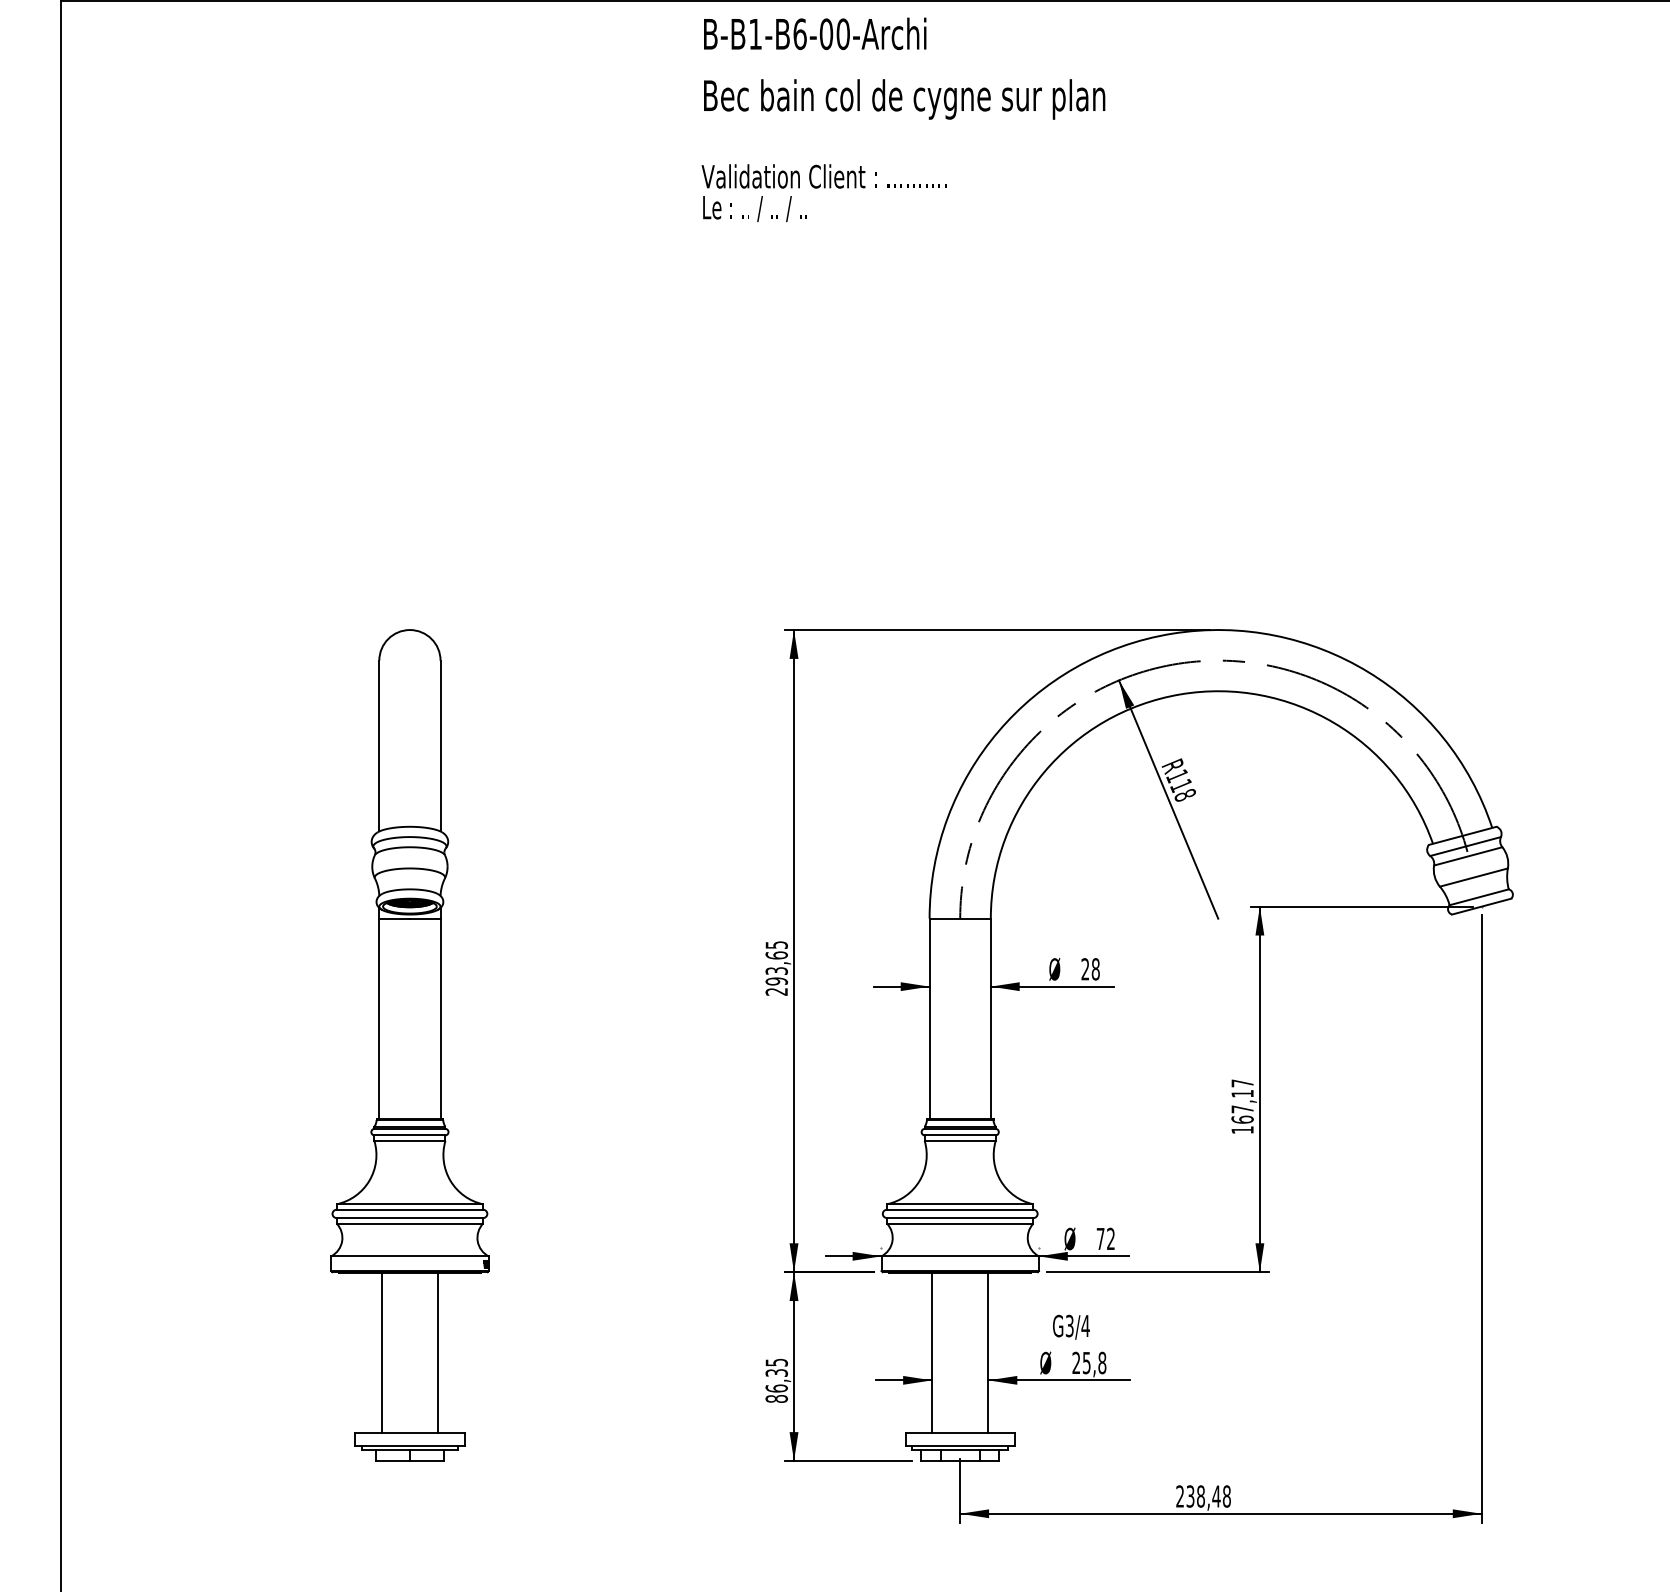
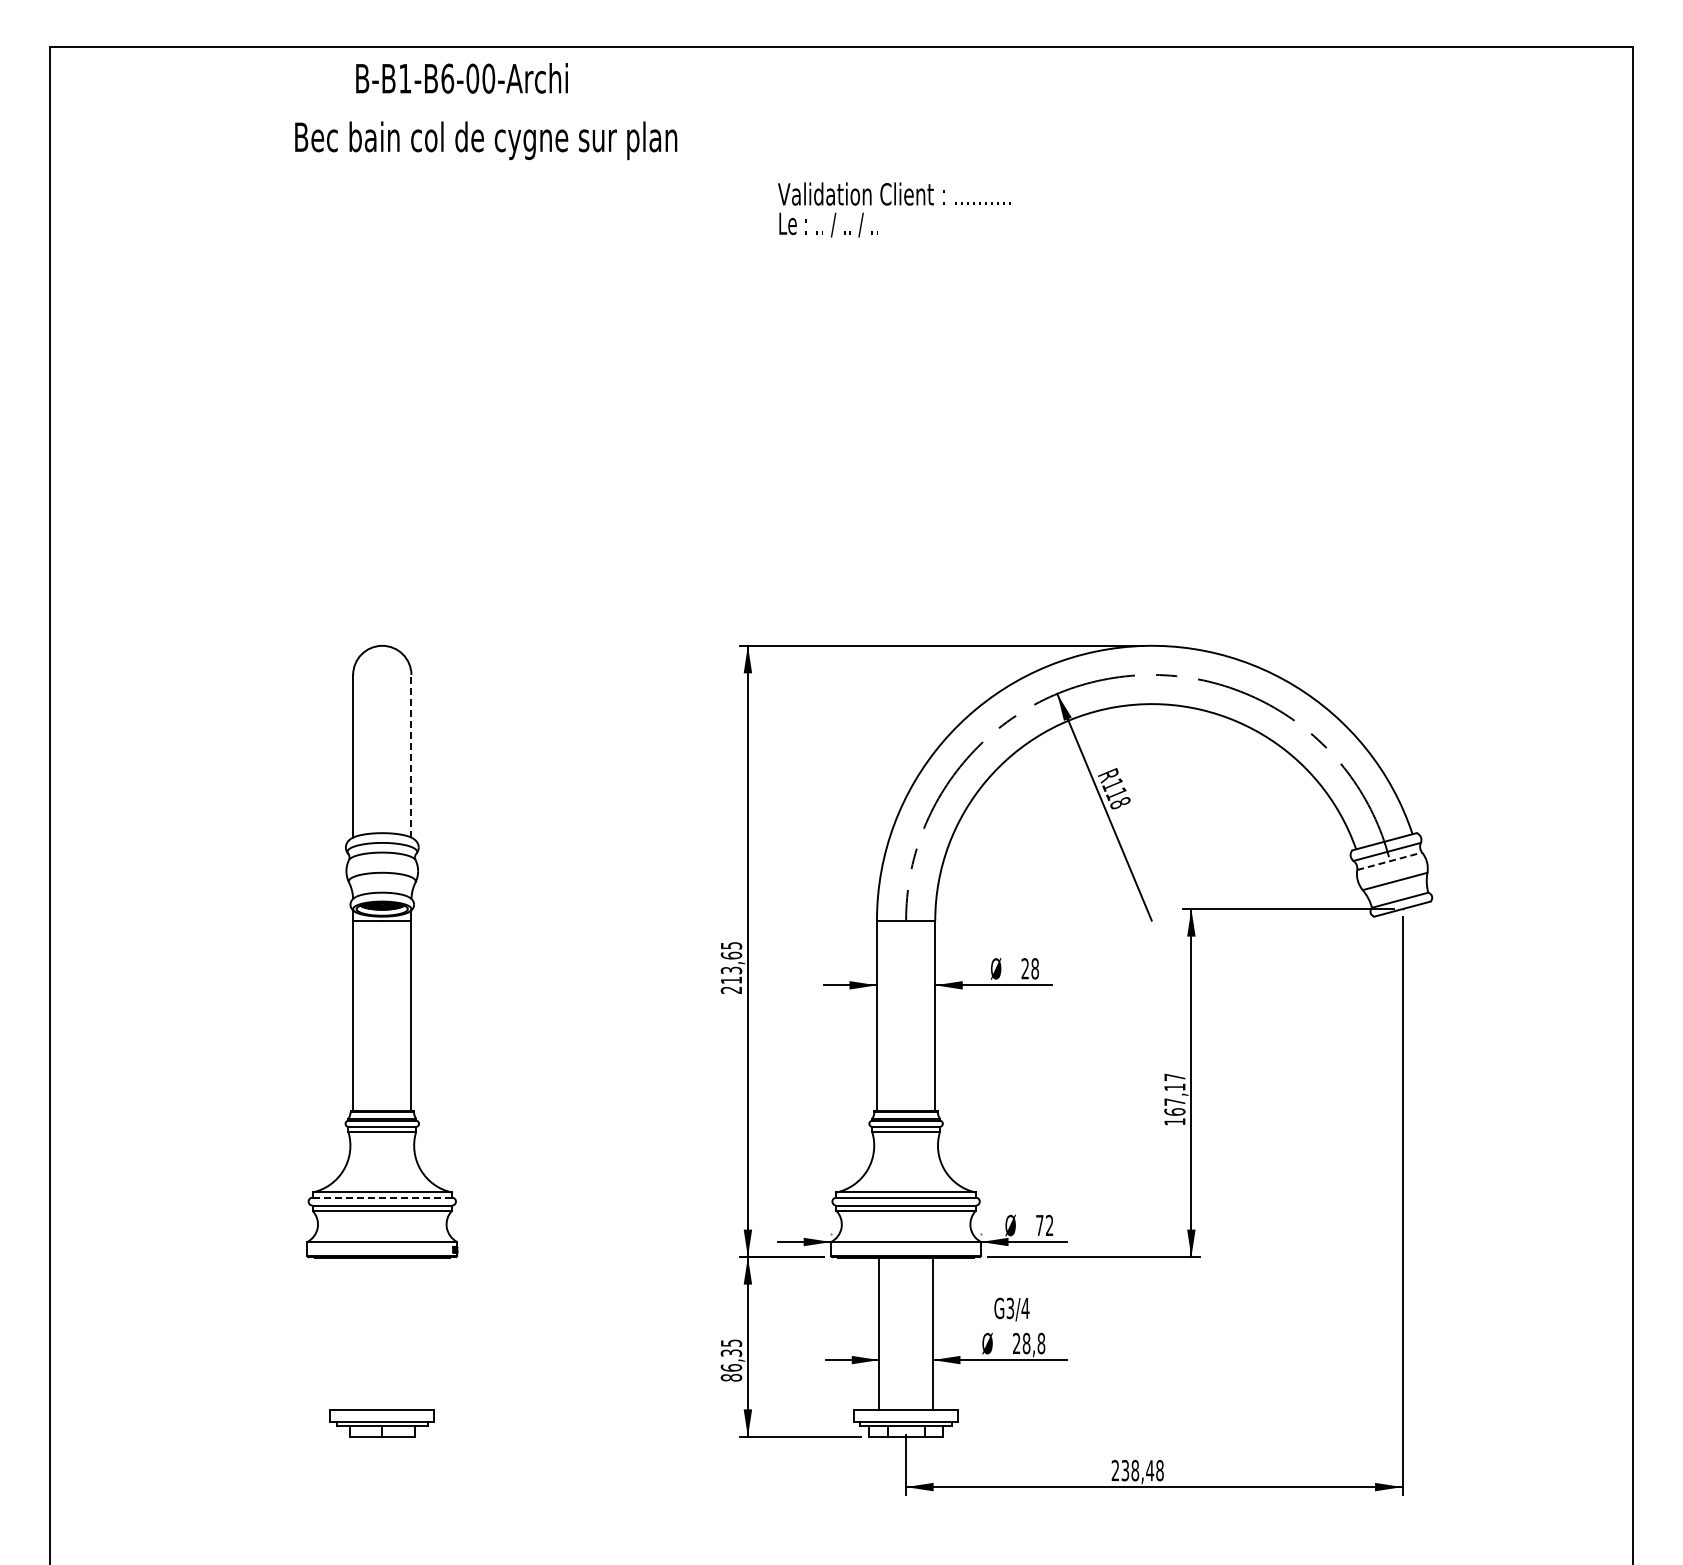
text: (814, 34) -> (461, 78), moved
text: (904, 99) -> (486, 140), moved
text: (824, 192) -> (894, 209), moved
line: (440, 745) -> (411, 755), solid -> dashed
line: (1468, 856) -> (1389, 861), solid -> dashed
text: (776, 981) -> (731, 980), 293,65 -> 213,65
line: (410, 1209) -> (382, 1197), solid -> dashed
line: (381, 1352) -> (355, 1333), removed
line: (438, 1352) -> (409, 1333), removed
text: (1086, 1362) -> (1026, 1343), 25,8 -> 28,8

